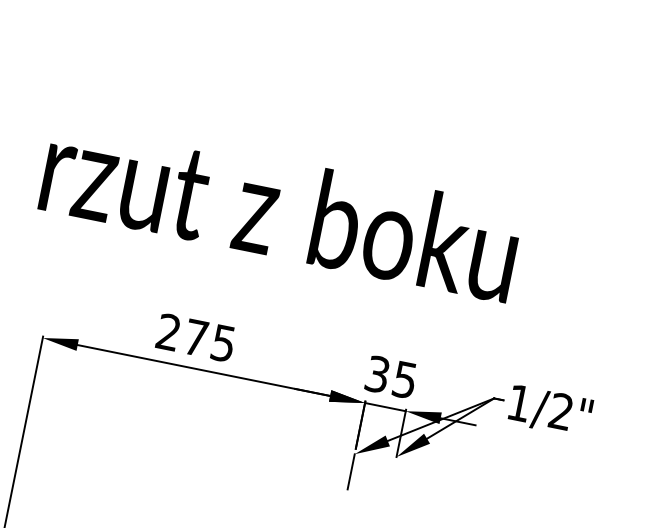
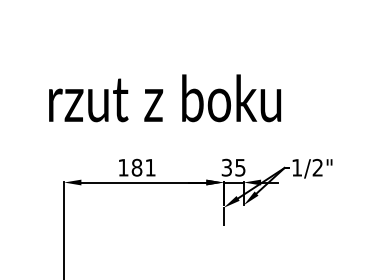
text: (195, 337) -> (136, 167), 275 -> 181

